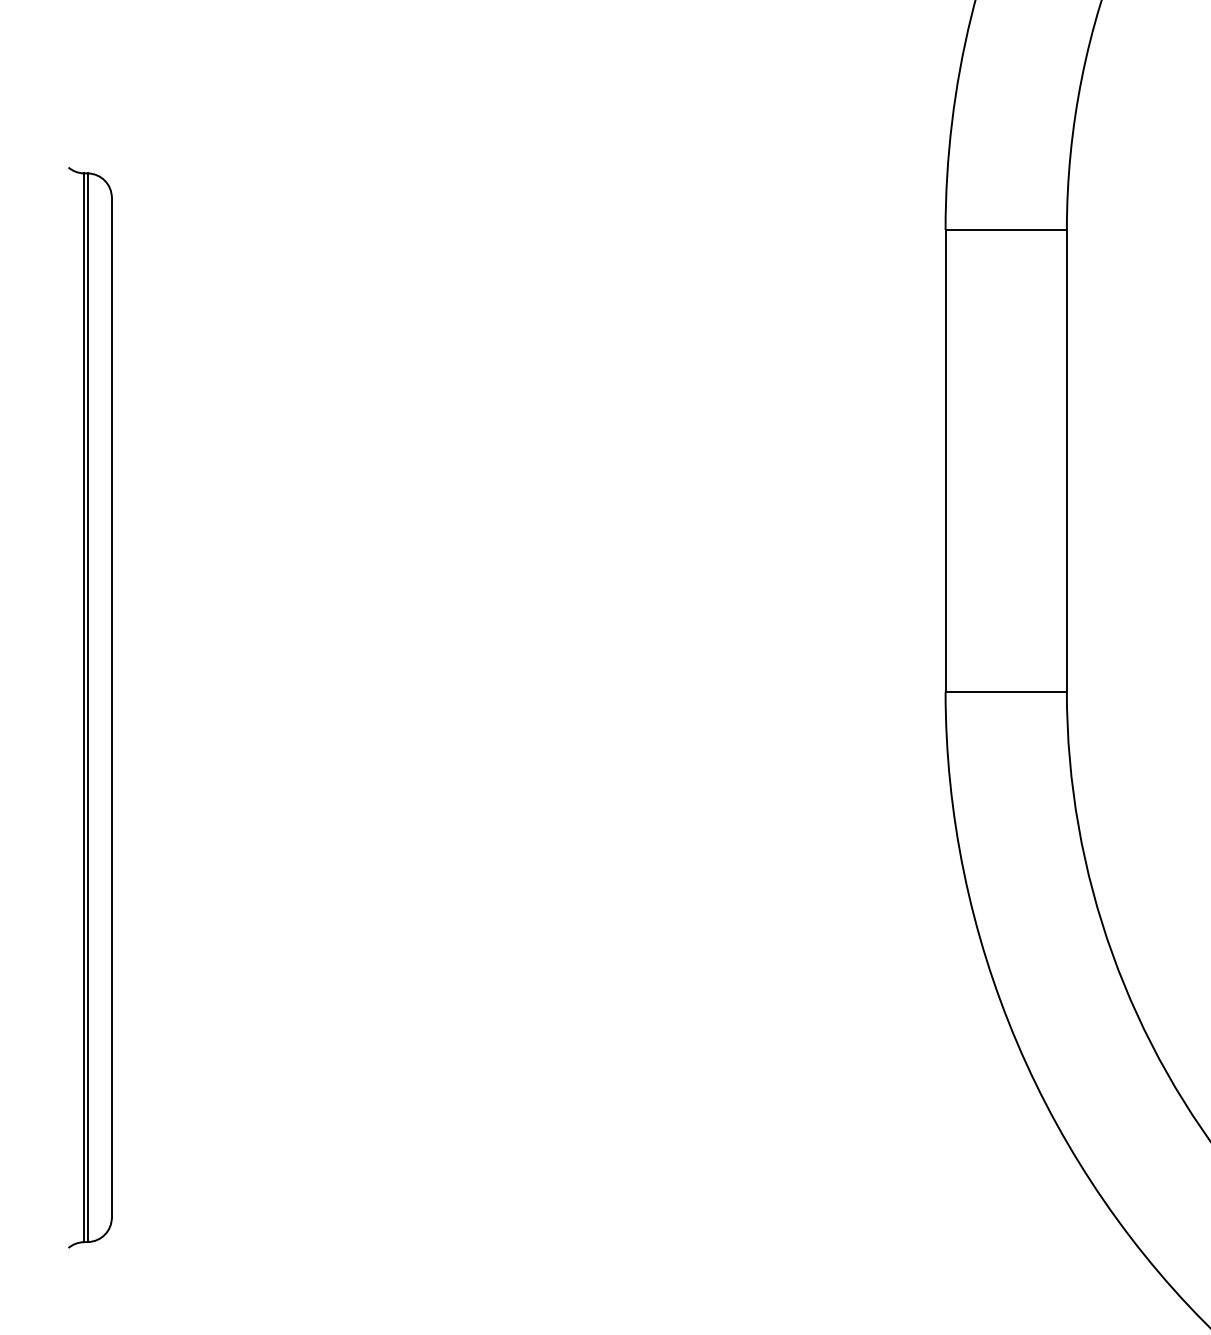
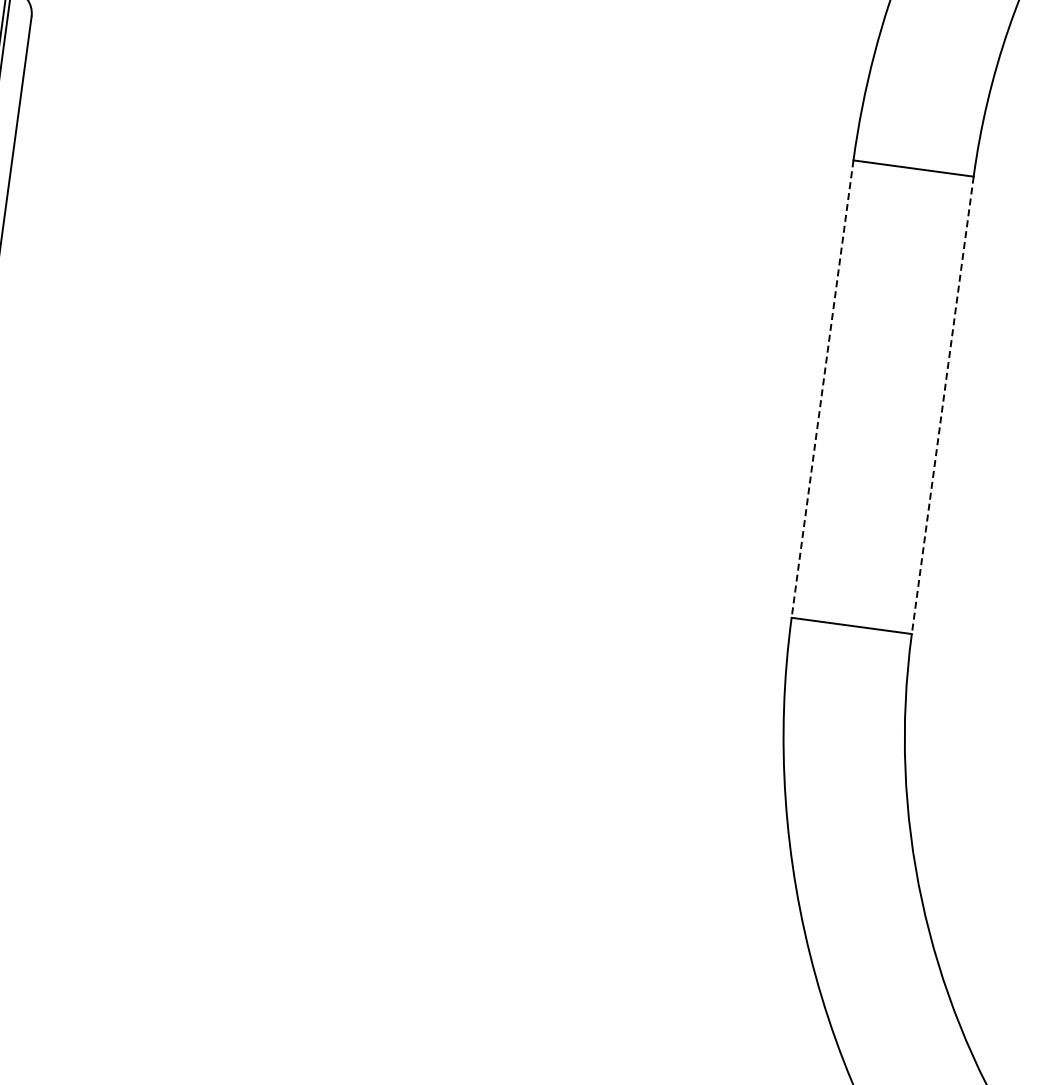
line: (945, 460) -> (822, 388), solid -> dashed
line: (1066, 460) -> (942, 404), solid -> dashed

